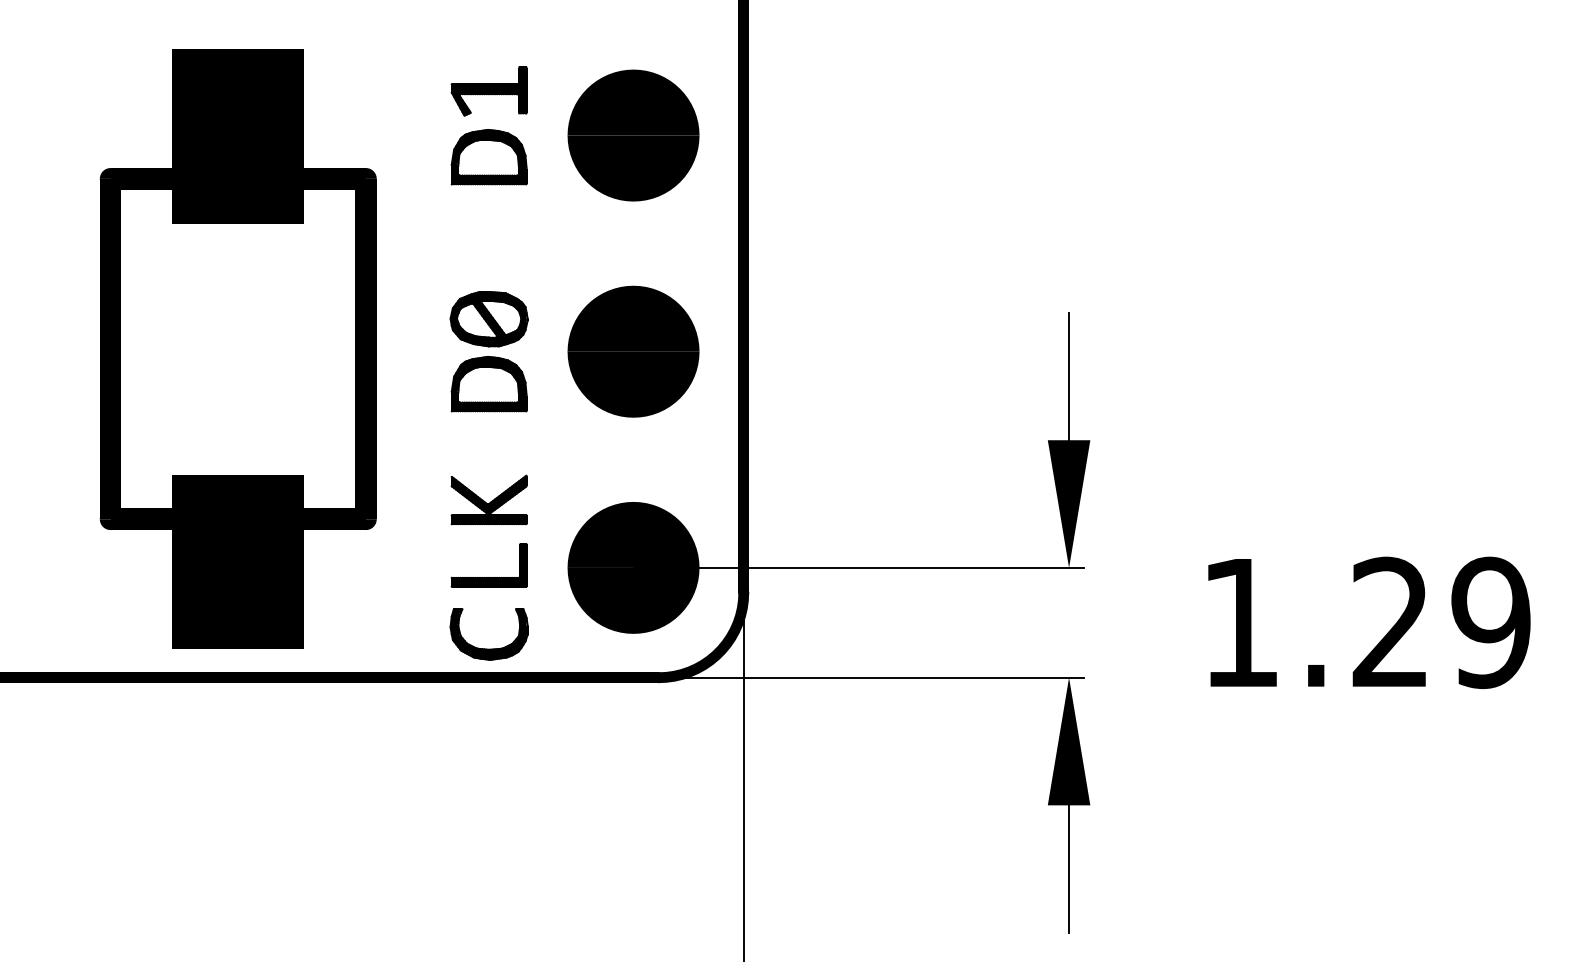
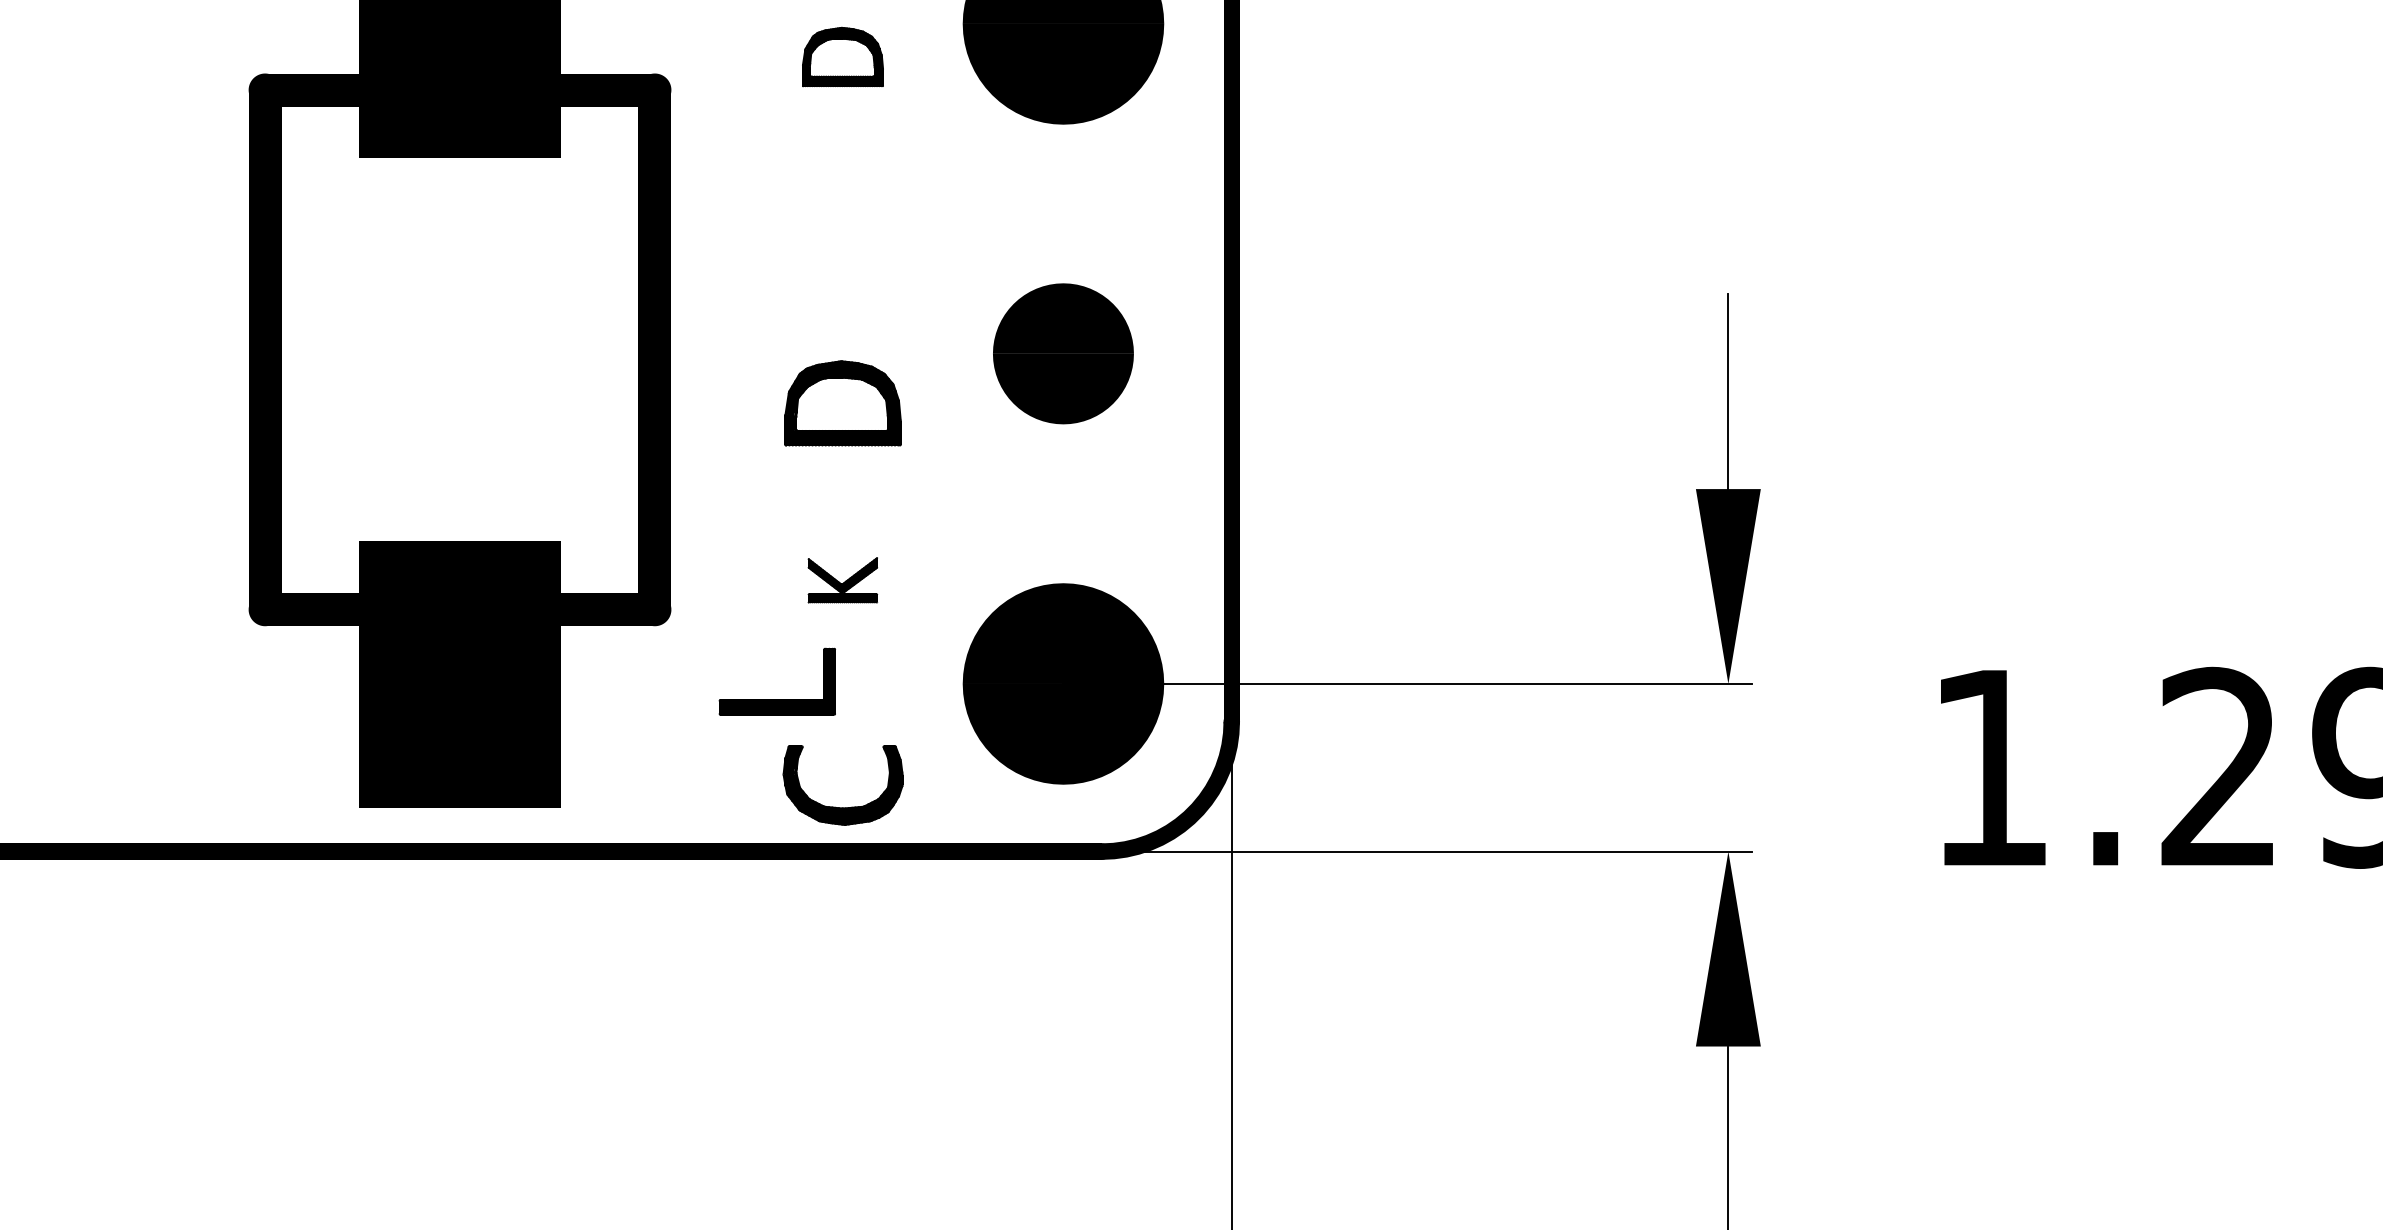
part: (488, 157) -> (842, 57), size x0.7
part: (488, 319) -> (842, 304), removed
part: (633, 351) -> (1063, 353), size x0.7
part: (488, 499) -> (842, 579), size x0.6
part: (486, 576) -> (773, 698), moved

